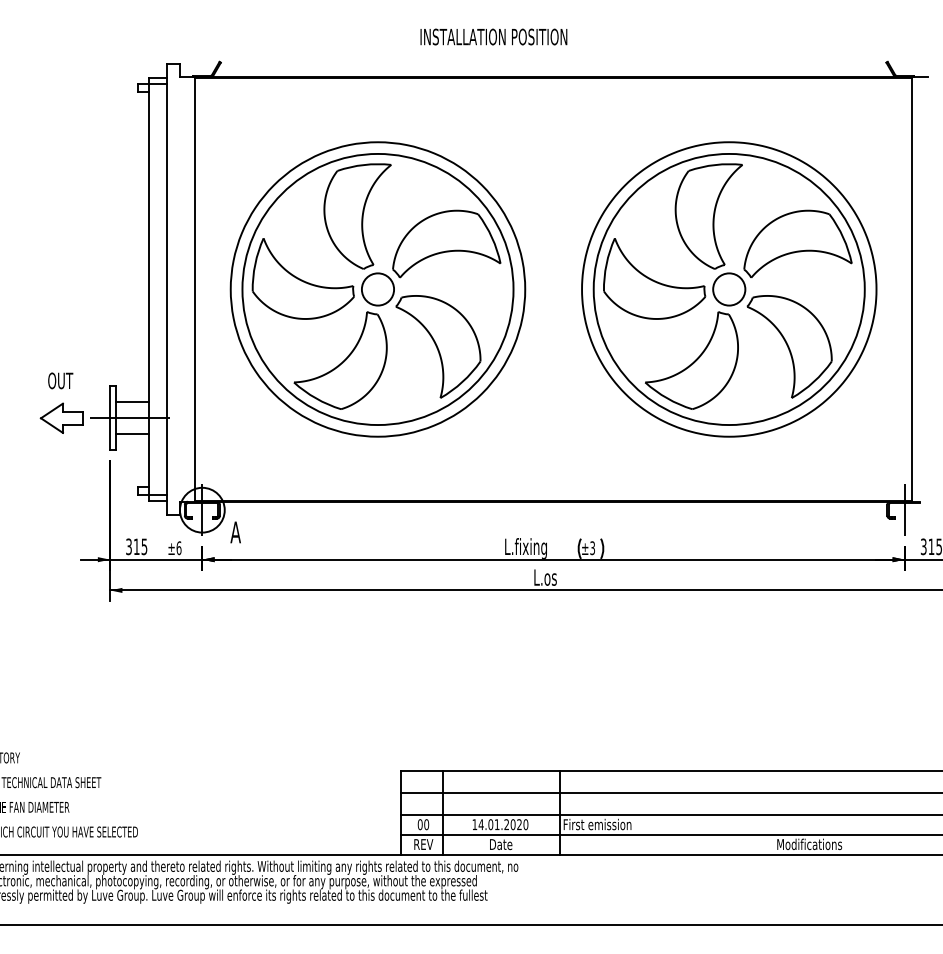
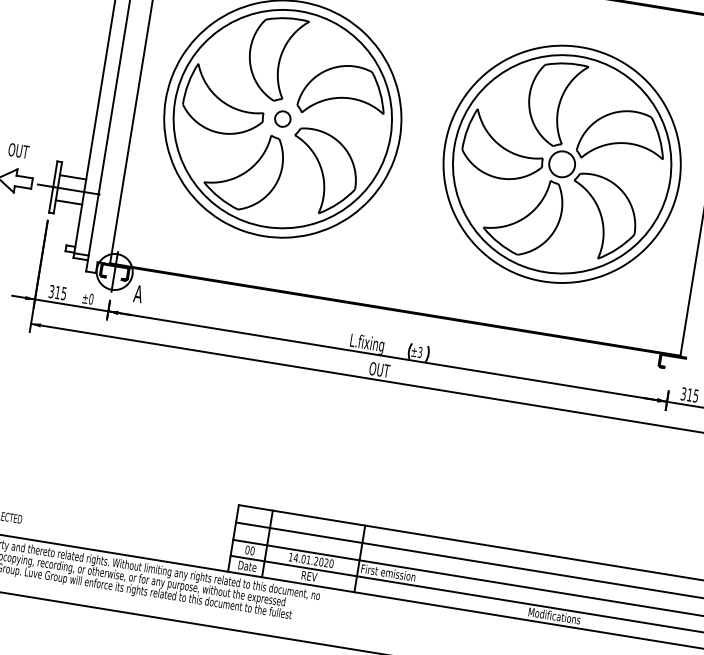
circle: (377, 289) -> (282, 119), size x0.6
line: (904, 510) -> (673, 362), removed
text: (178, 547) -> (90, 298), ±6 -> ±0
text: (545, 577) -> (378, 369), L.os -> OUT
text: (423, 844) -> (247, 566), REV -> Date
text: (501, 844) -> (309, 576), Date -> REV

